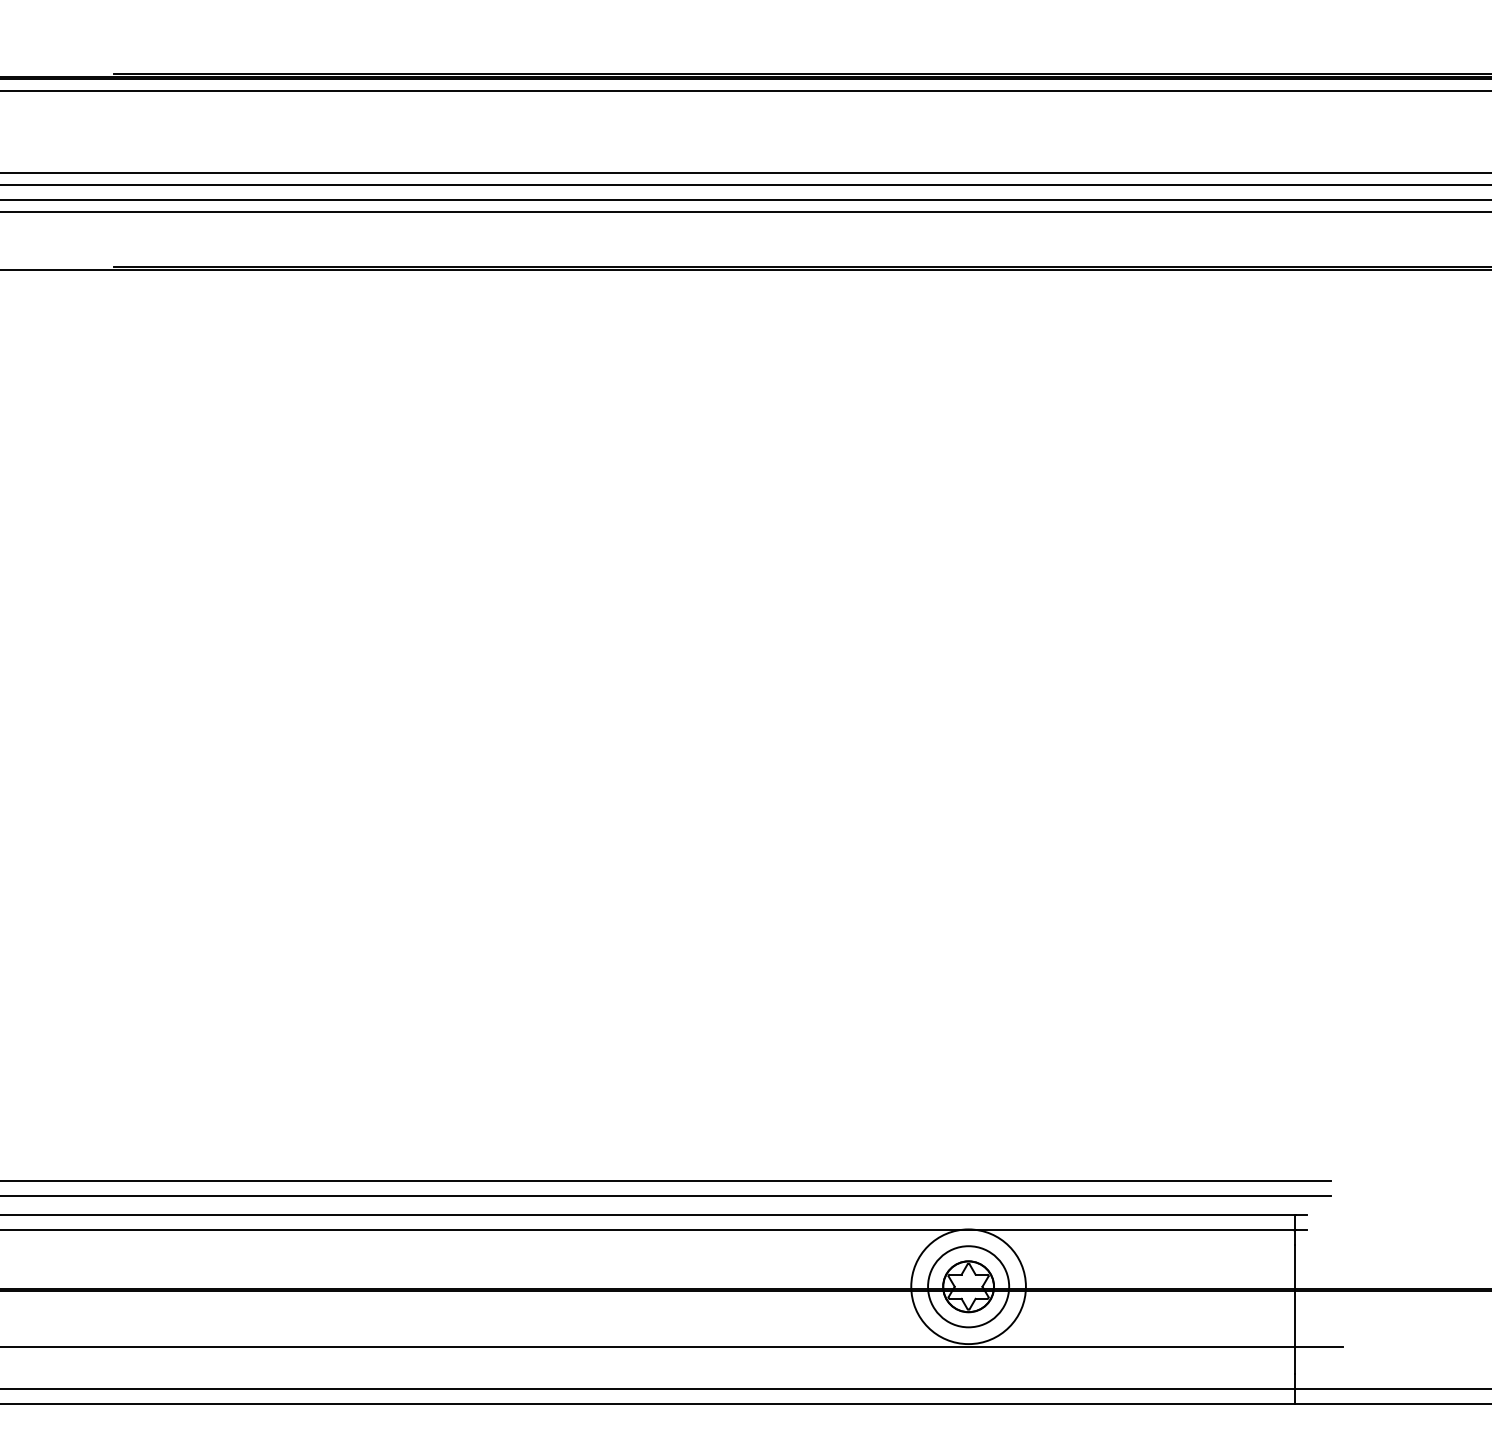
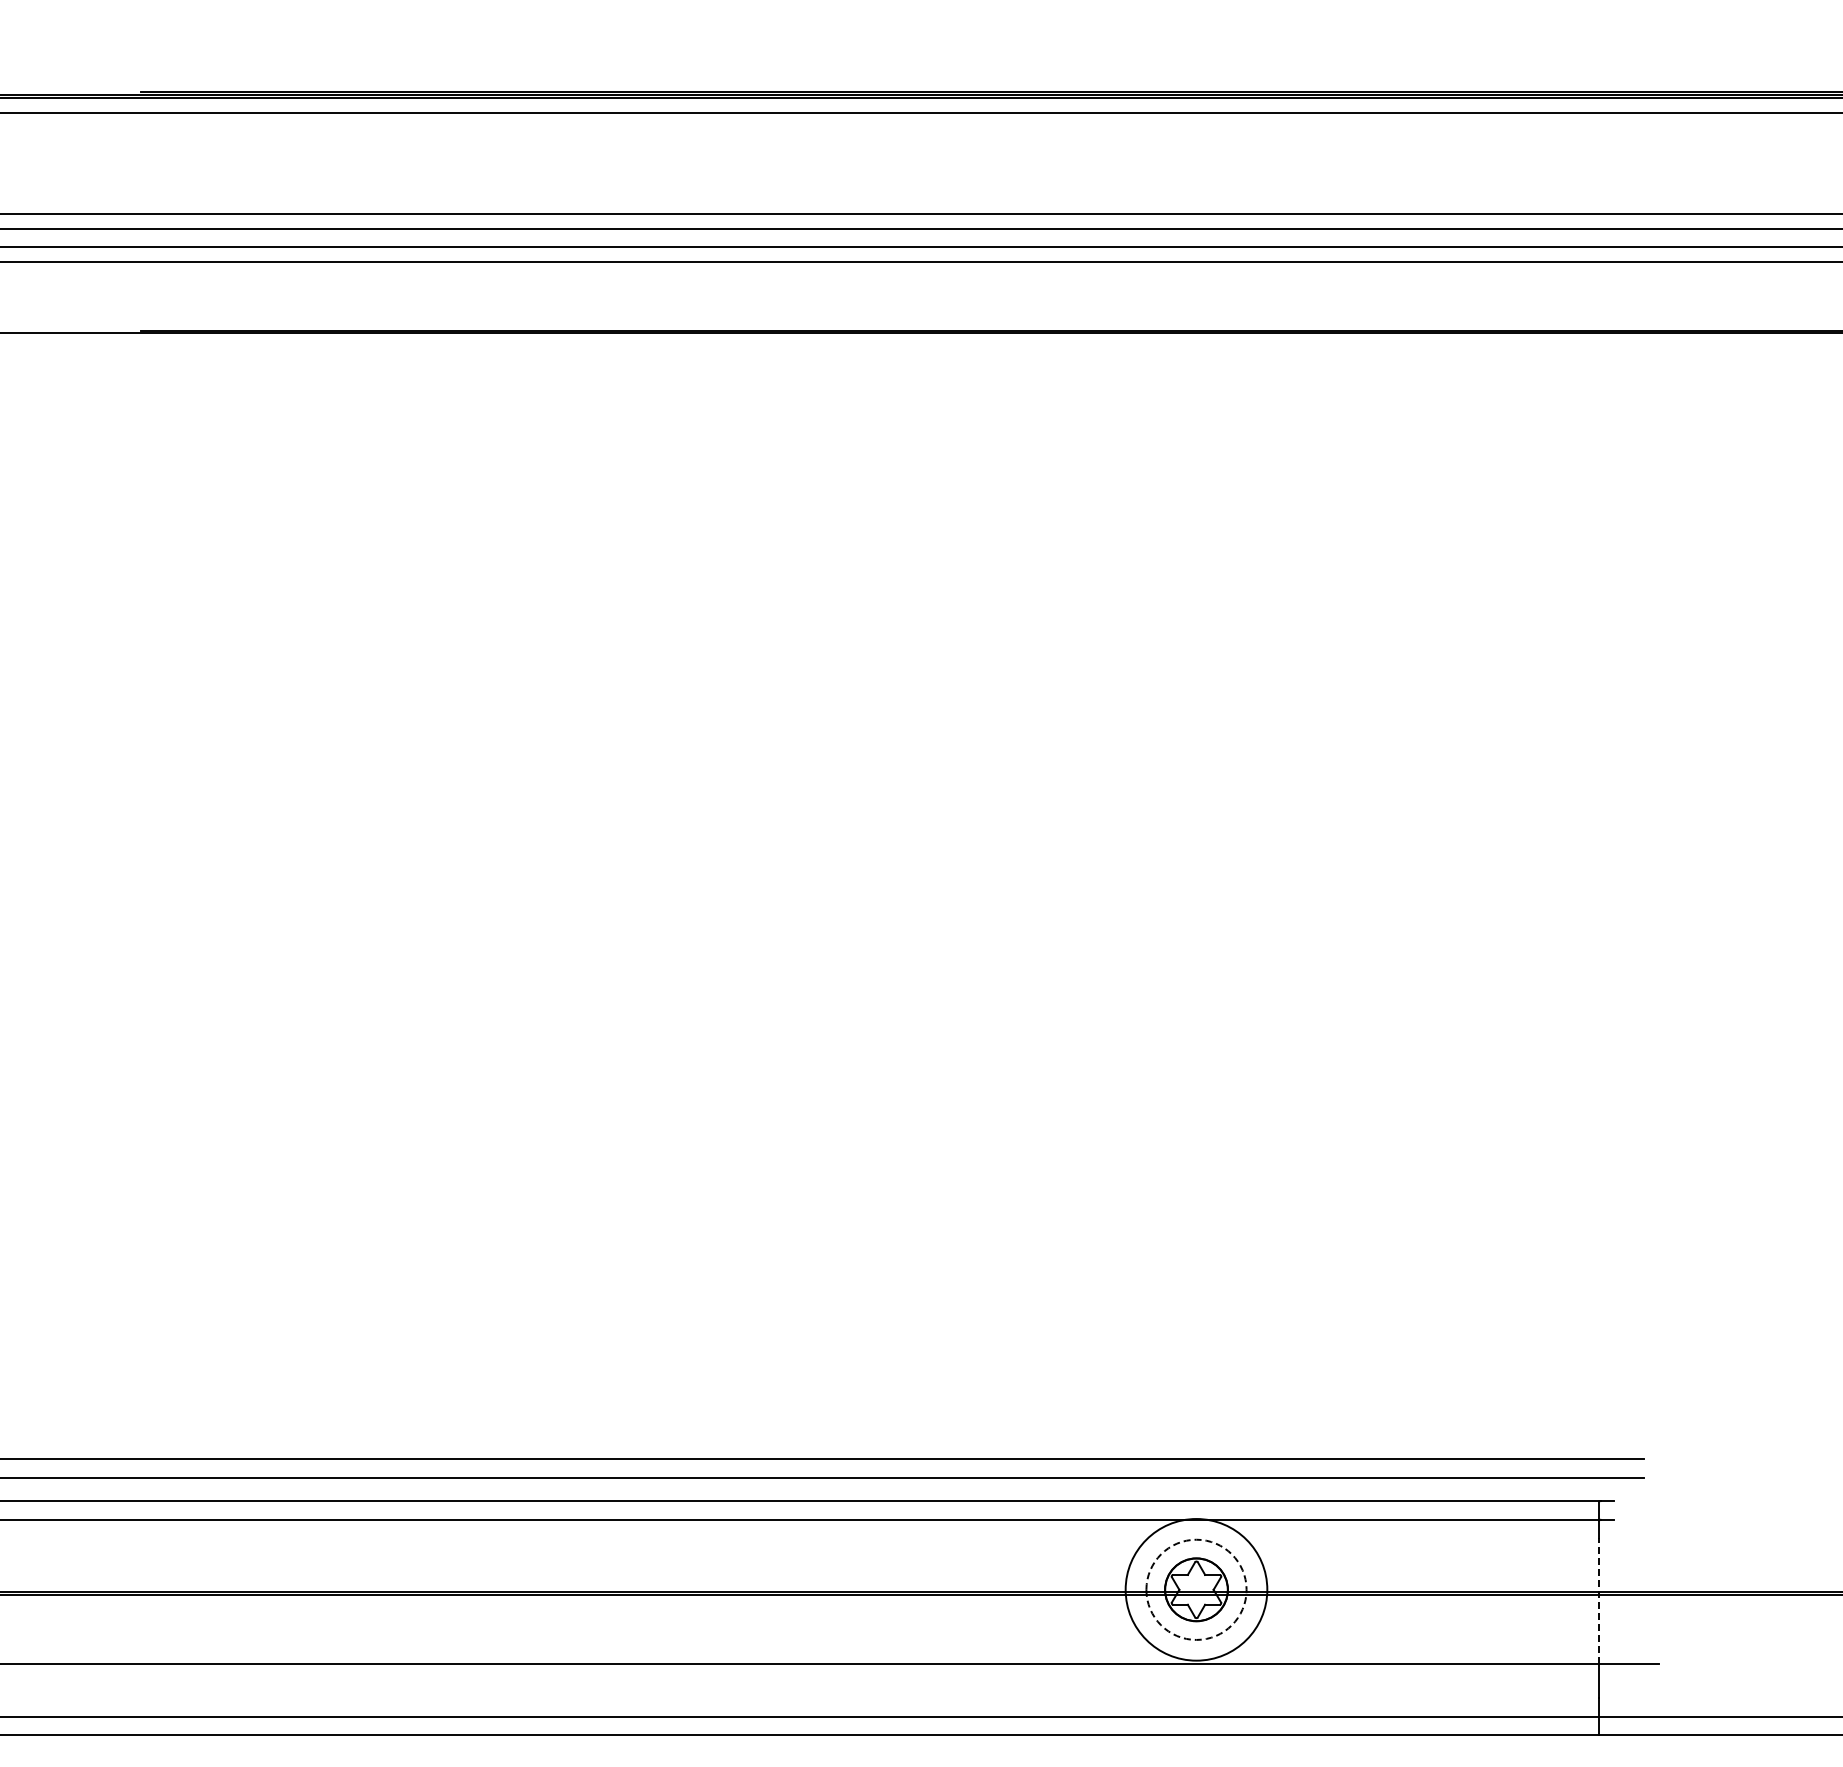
circle: (968, 1286) -> (1196, 1589), solid -> dashed
line: (1294, 1295) -> (1599, 1600), solid -> dashed

